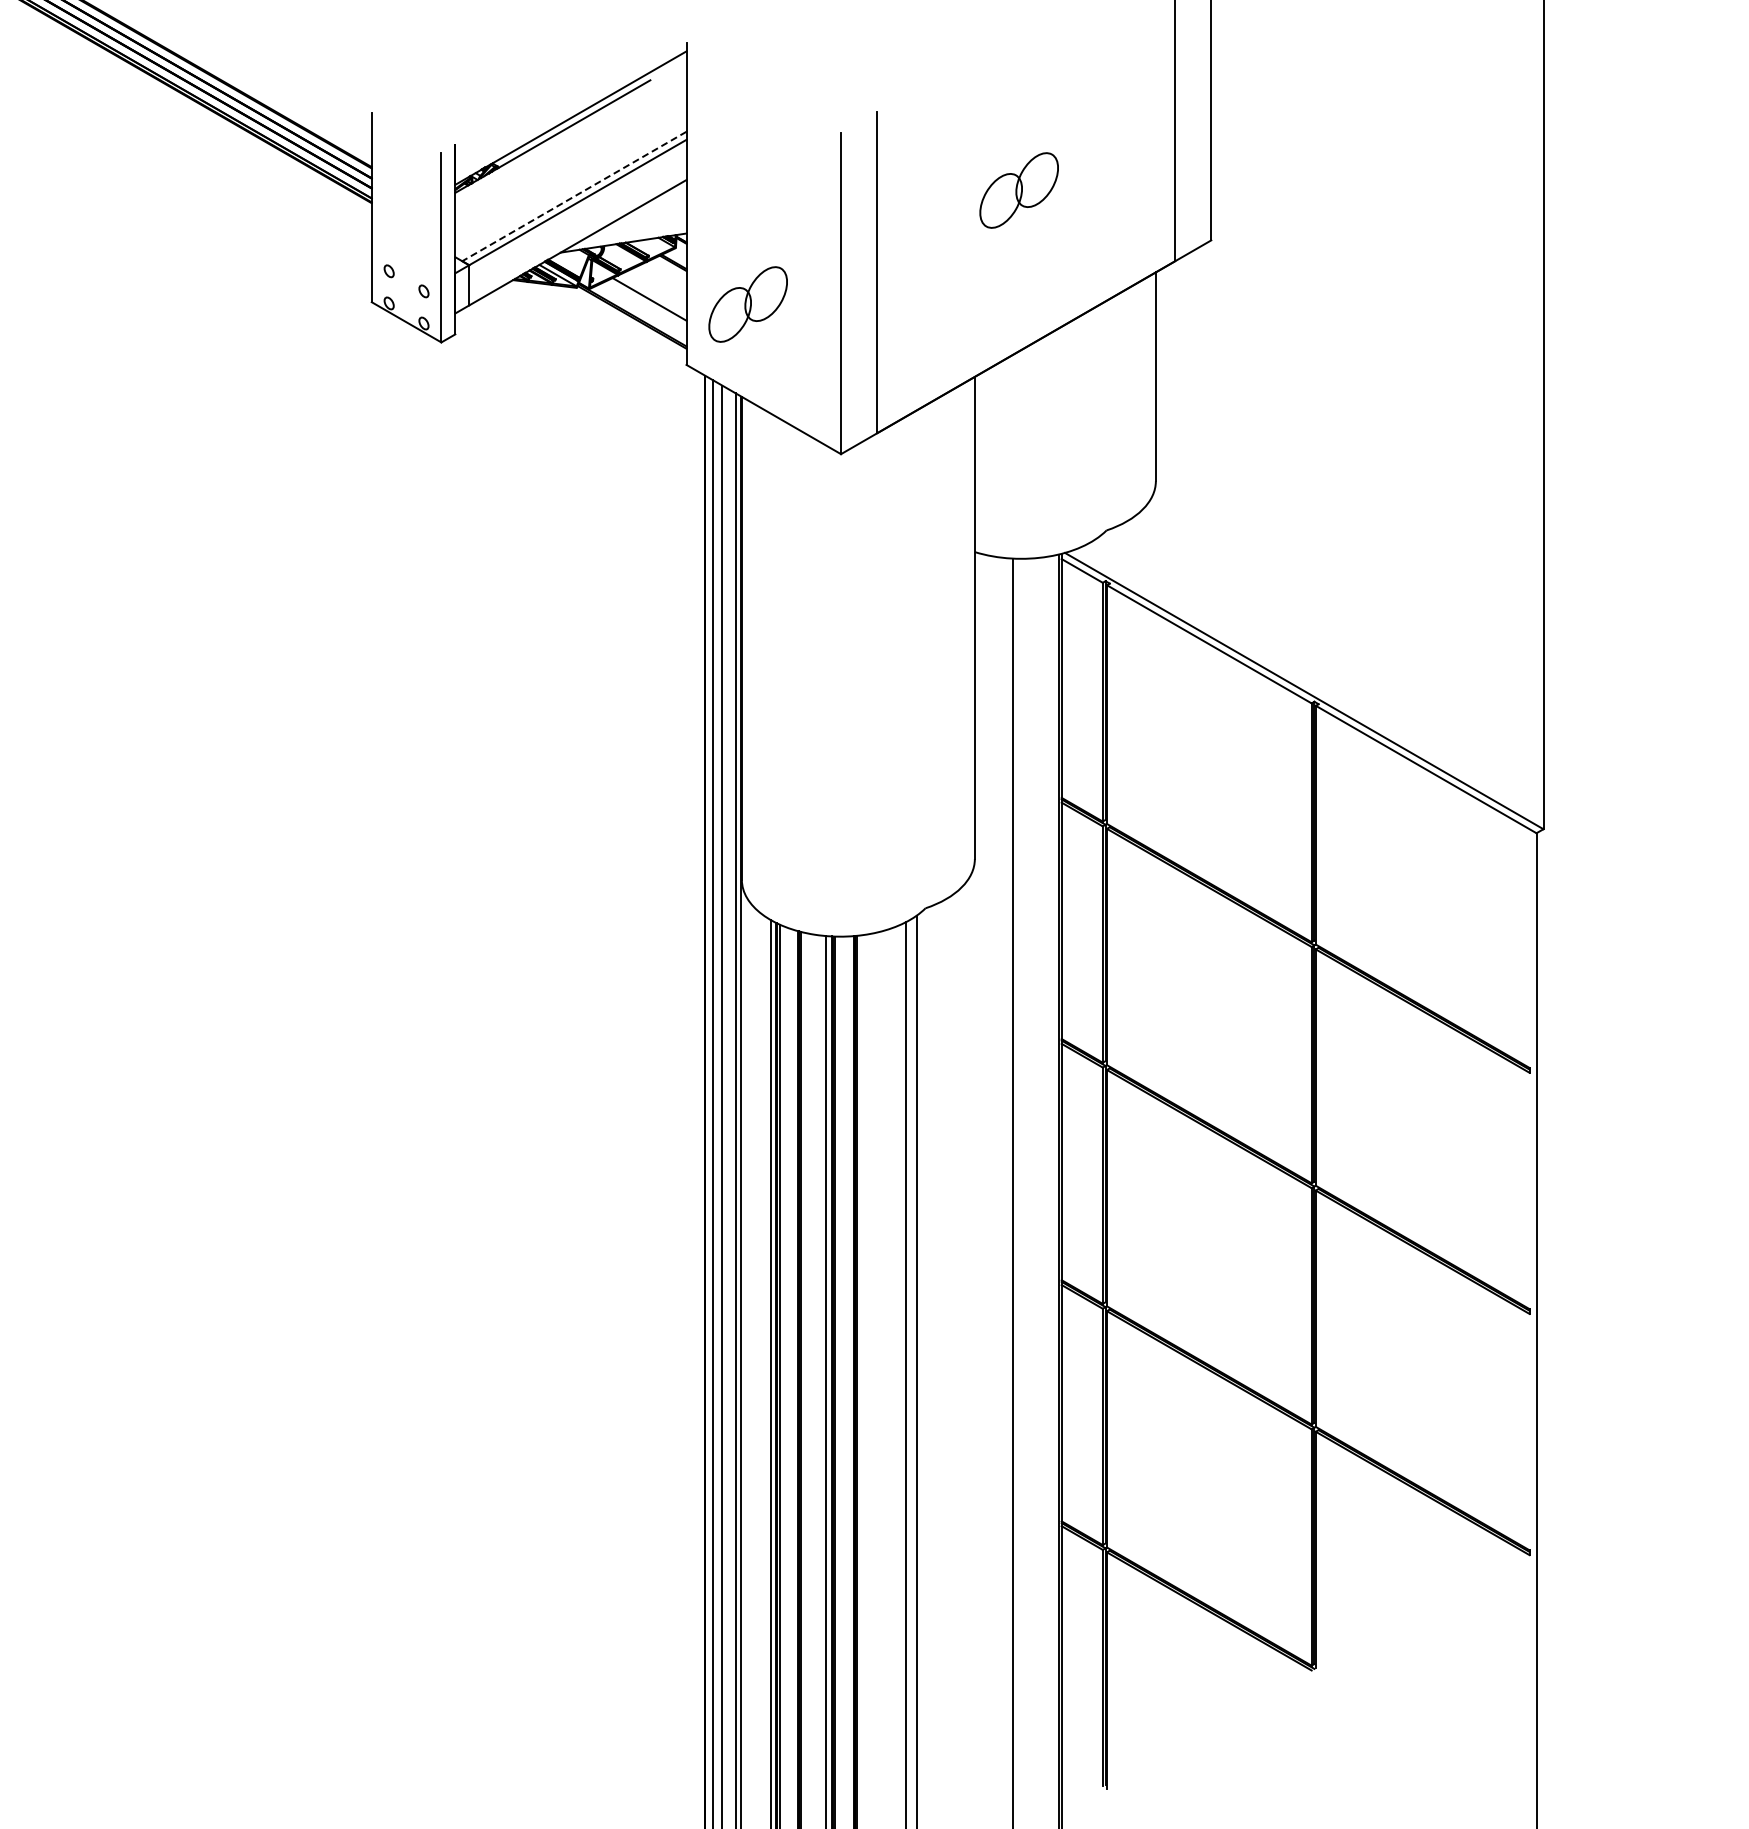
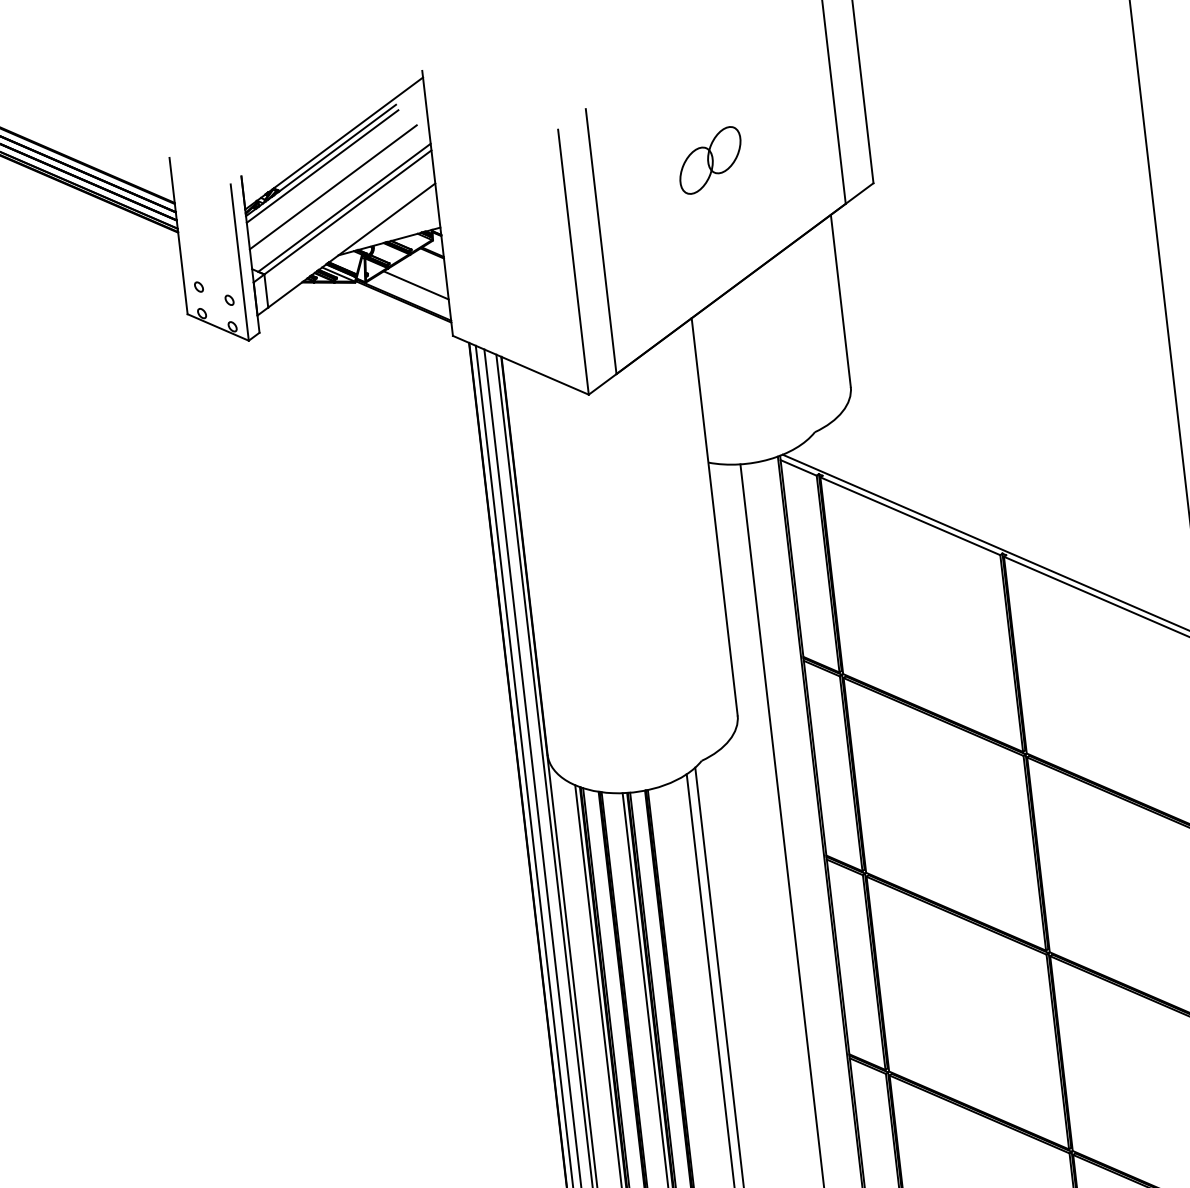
line: (553, 143) -> (322, 166), added
line: (563, 170) -> (333, 187), added
line: (573, 196) -> (343, 207), dashed -> solid
part: (747, 304) -> (497, 280), removed

